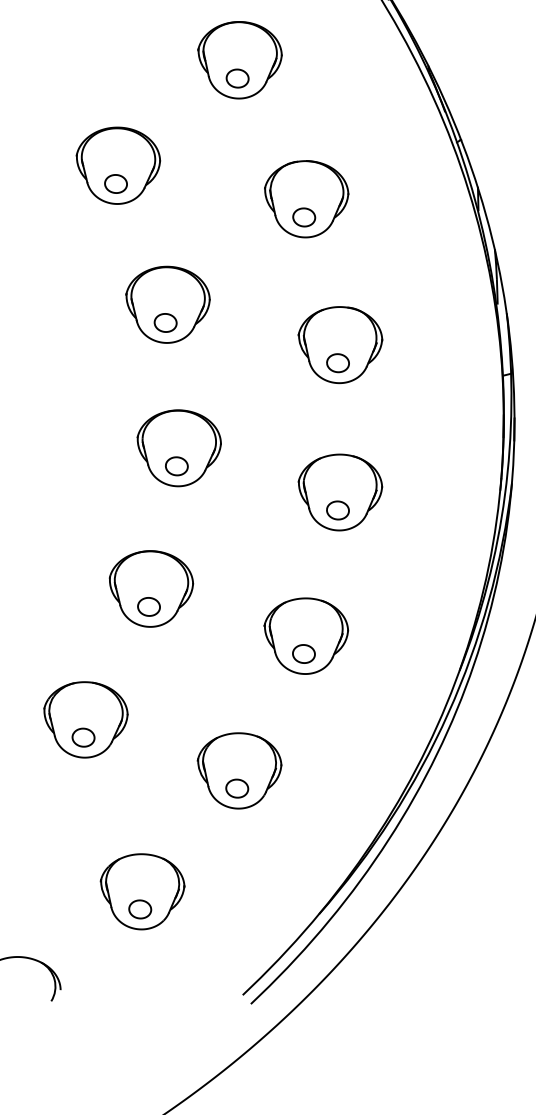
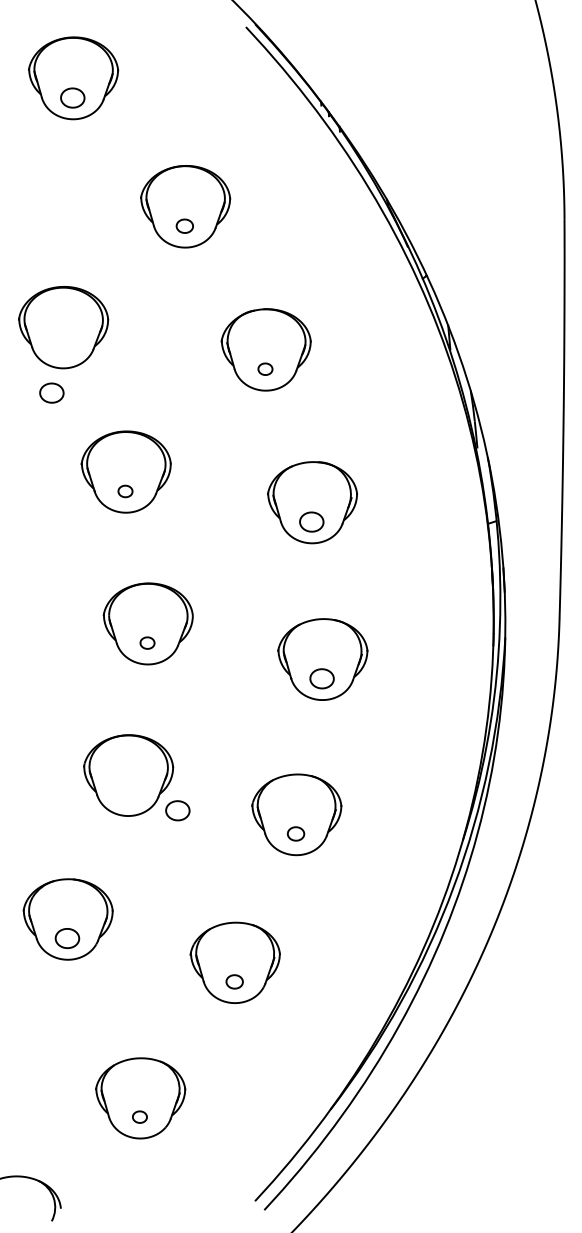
part: (237, 77) -> (184, 225), size x0.7
part: (115, 183) -> (51, 392), moved
part: (304, 216) -> (265, 368), size x0.6
part: (165, 322) -> (125, 491), size x0.6
part: (176, 465) -> (147, 642), size x0.6
part: (148, 606) -> (177, 810), moved
part: (303, 653) -> (295, 833), size x0.7
part: (237, 788) -> (234, 981), size x0.7
part: (139, 908) -> (139, 1116), size x0.6

